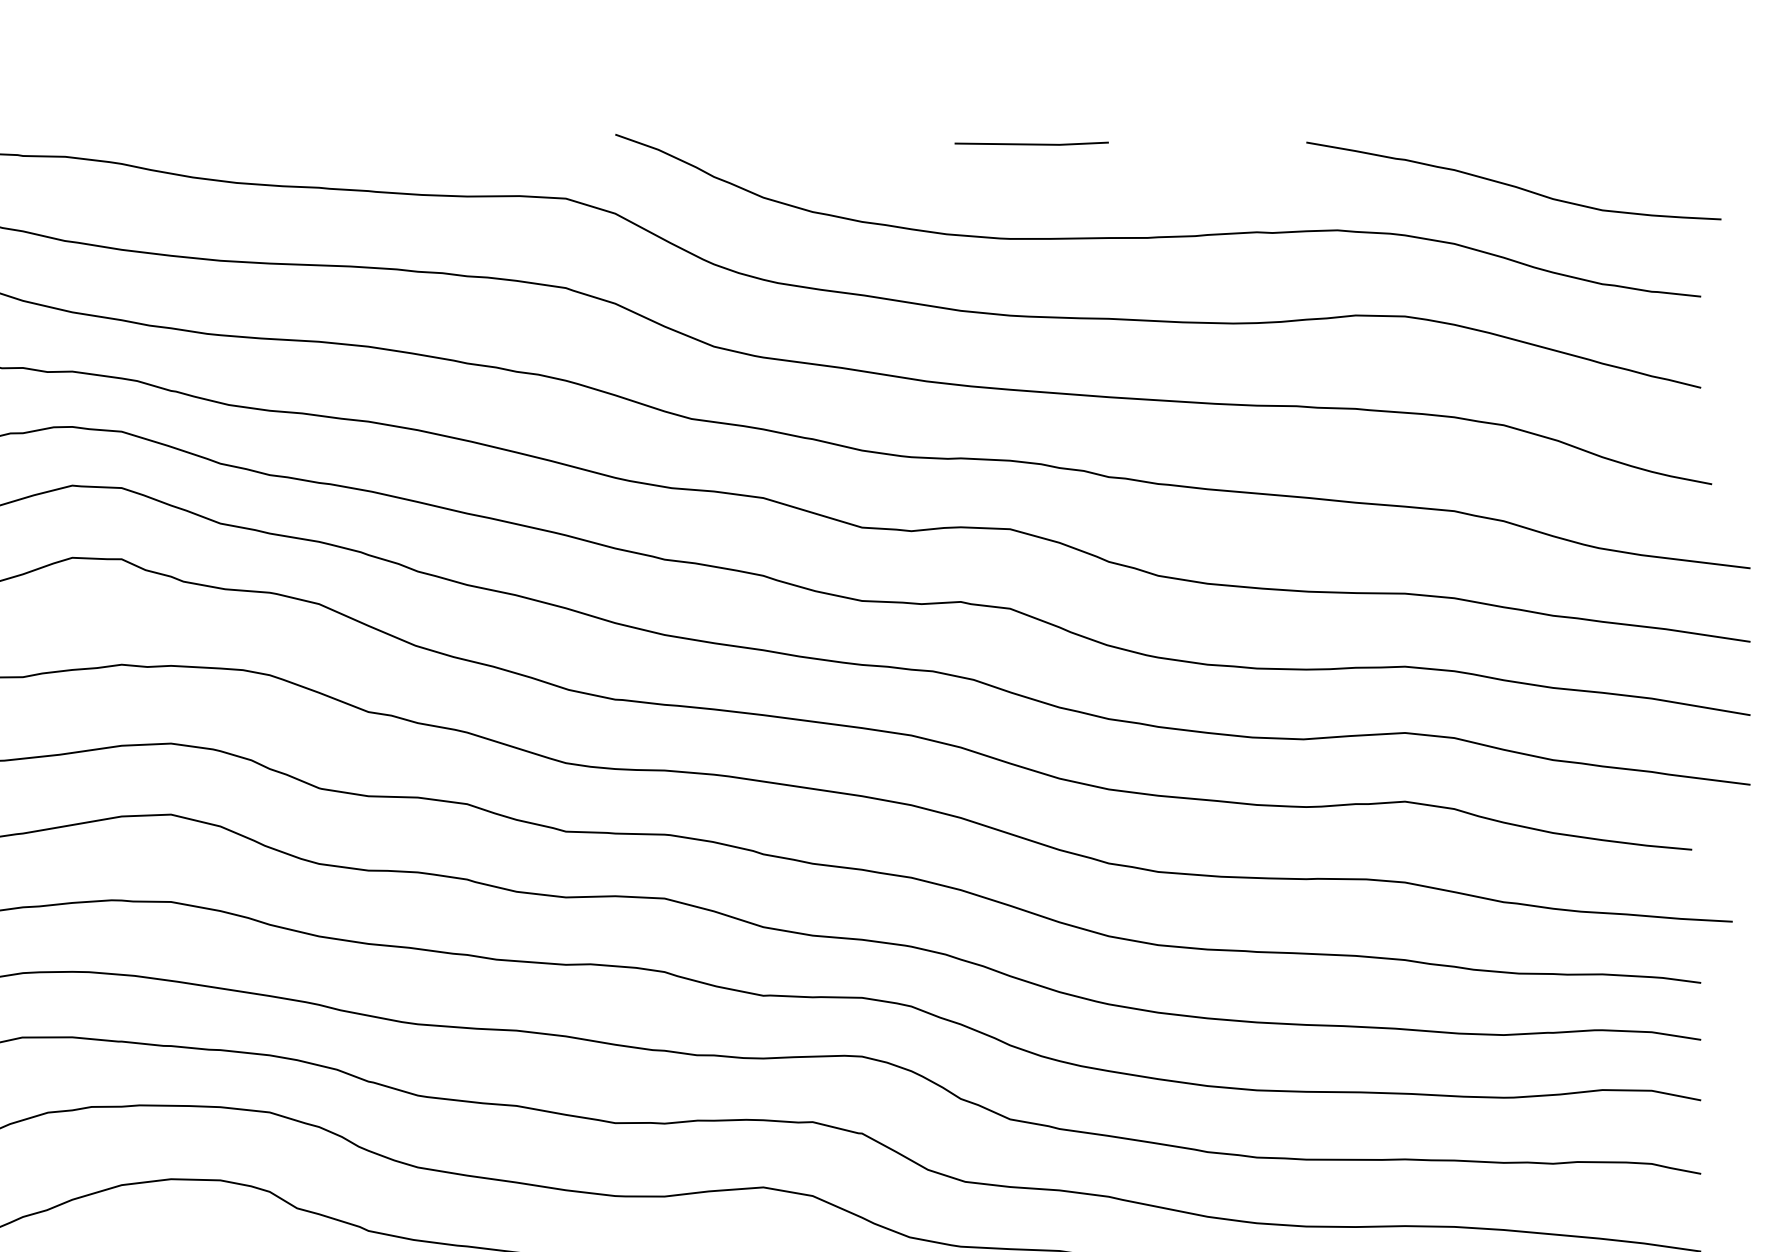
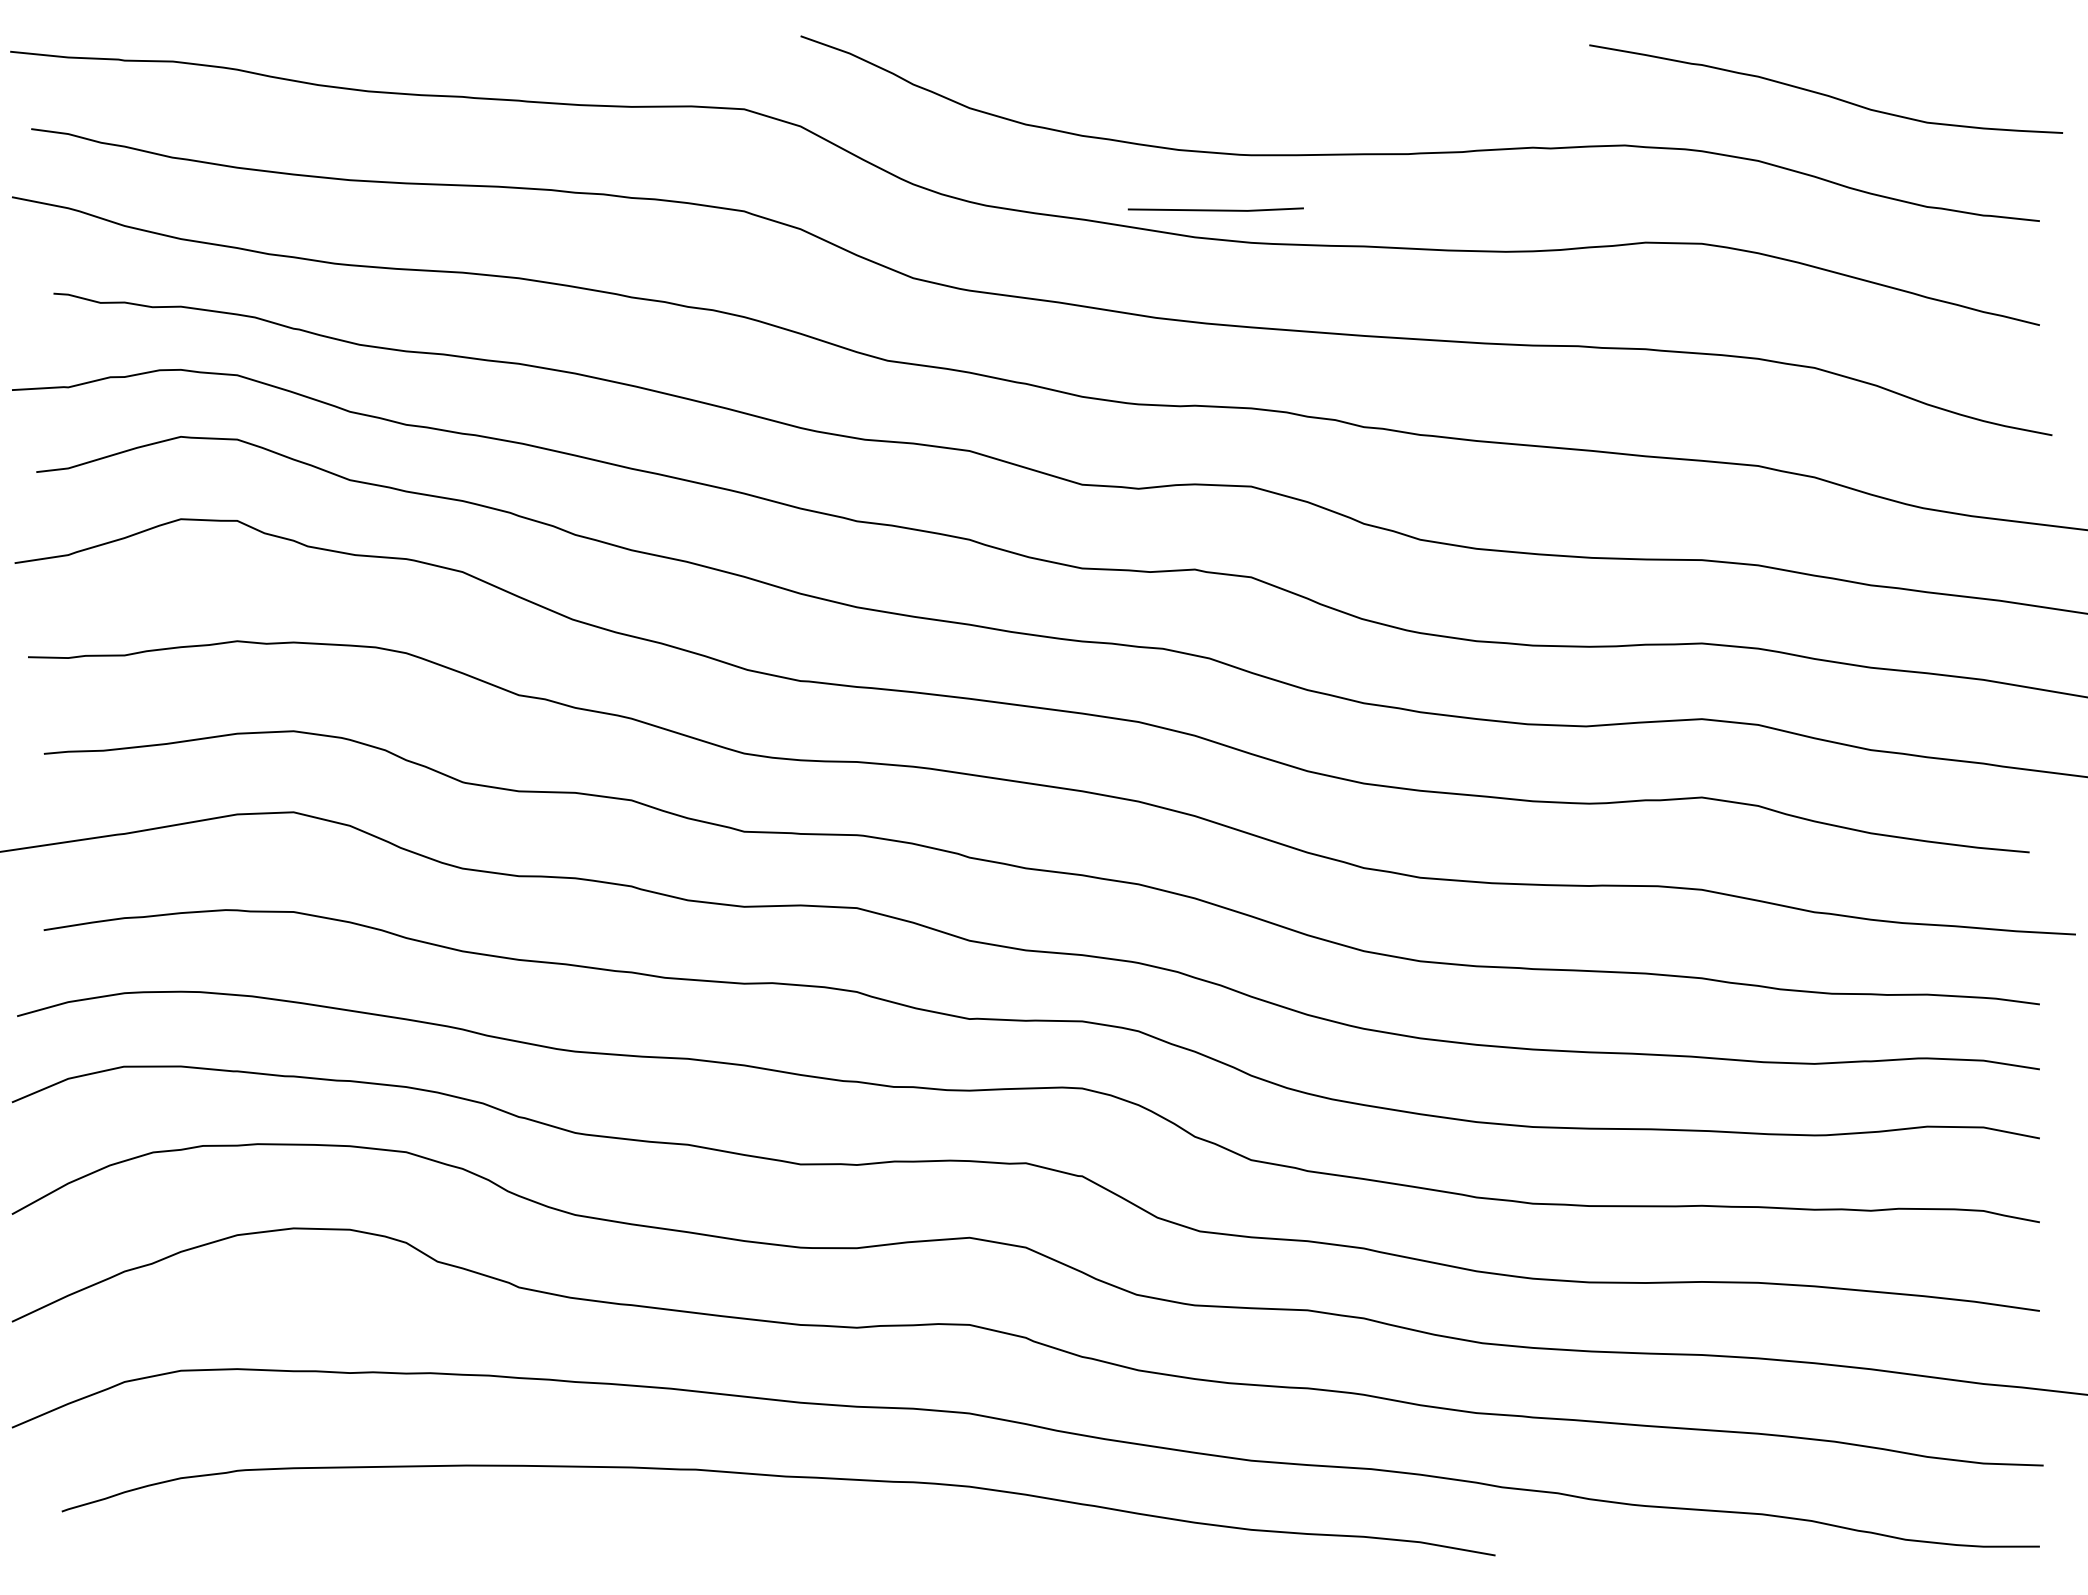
line: (1031, 143) -> (1215, 209), moved

